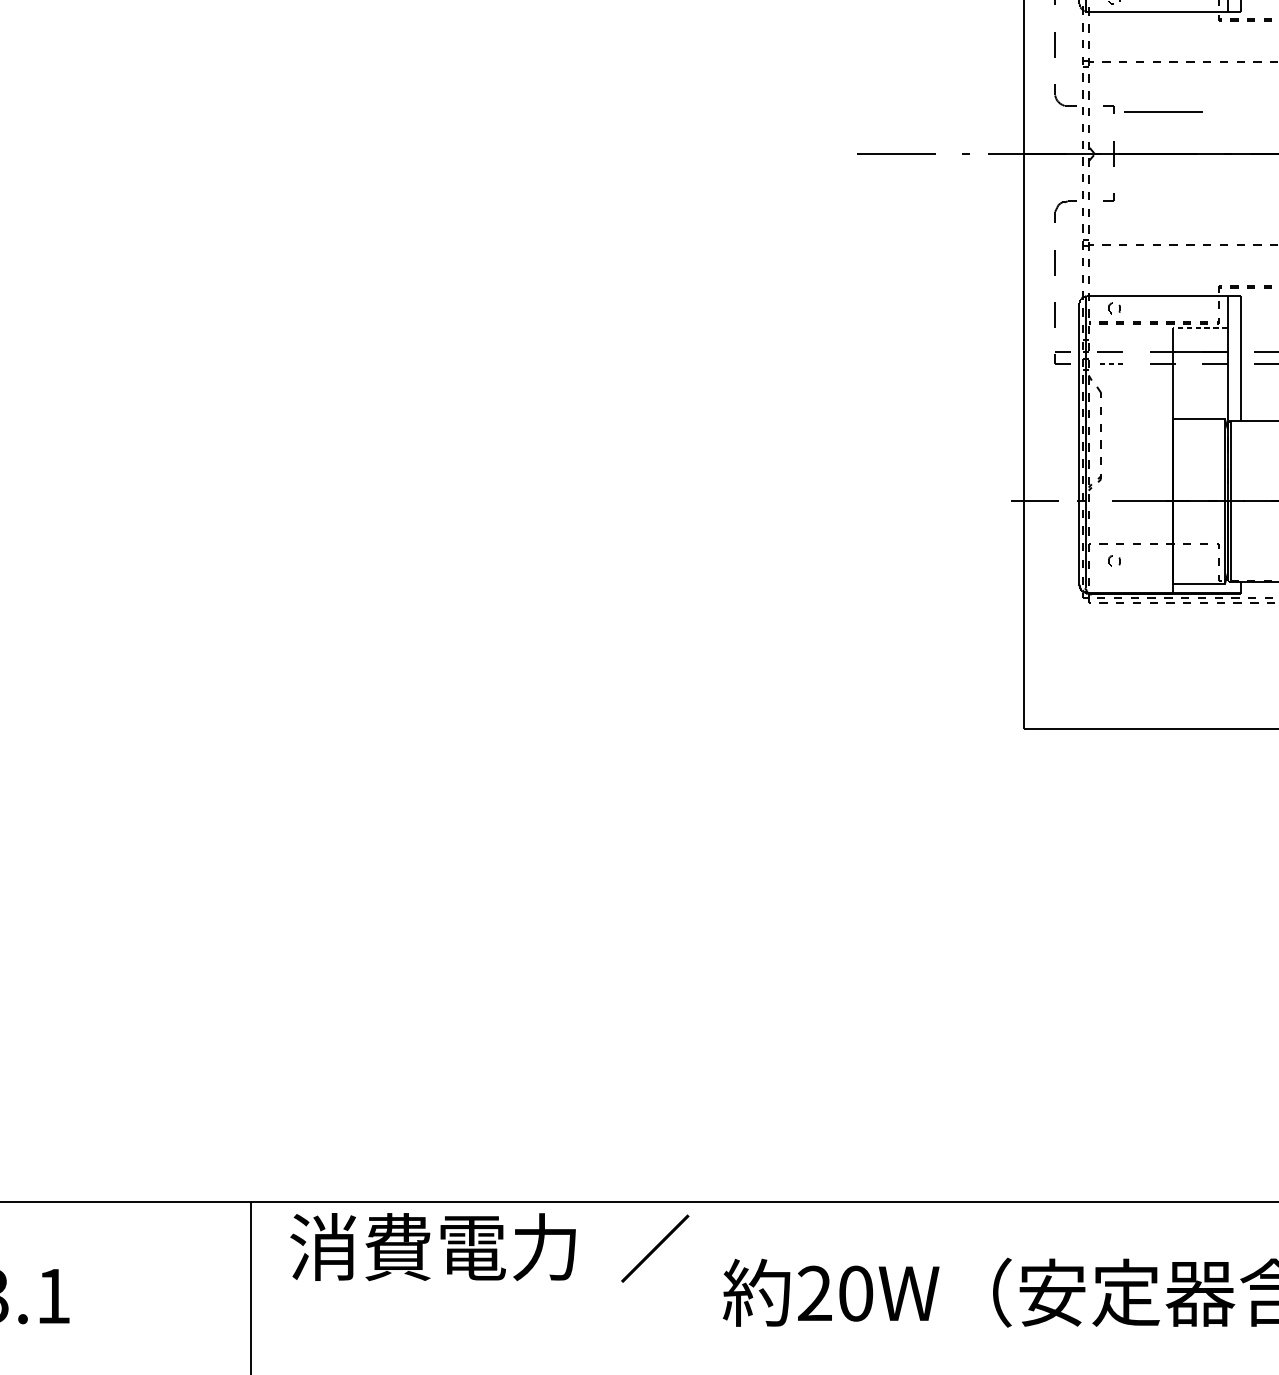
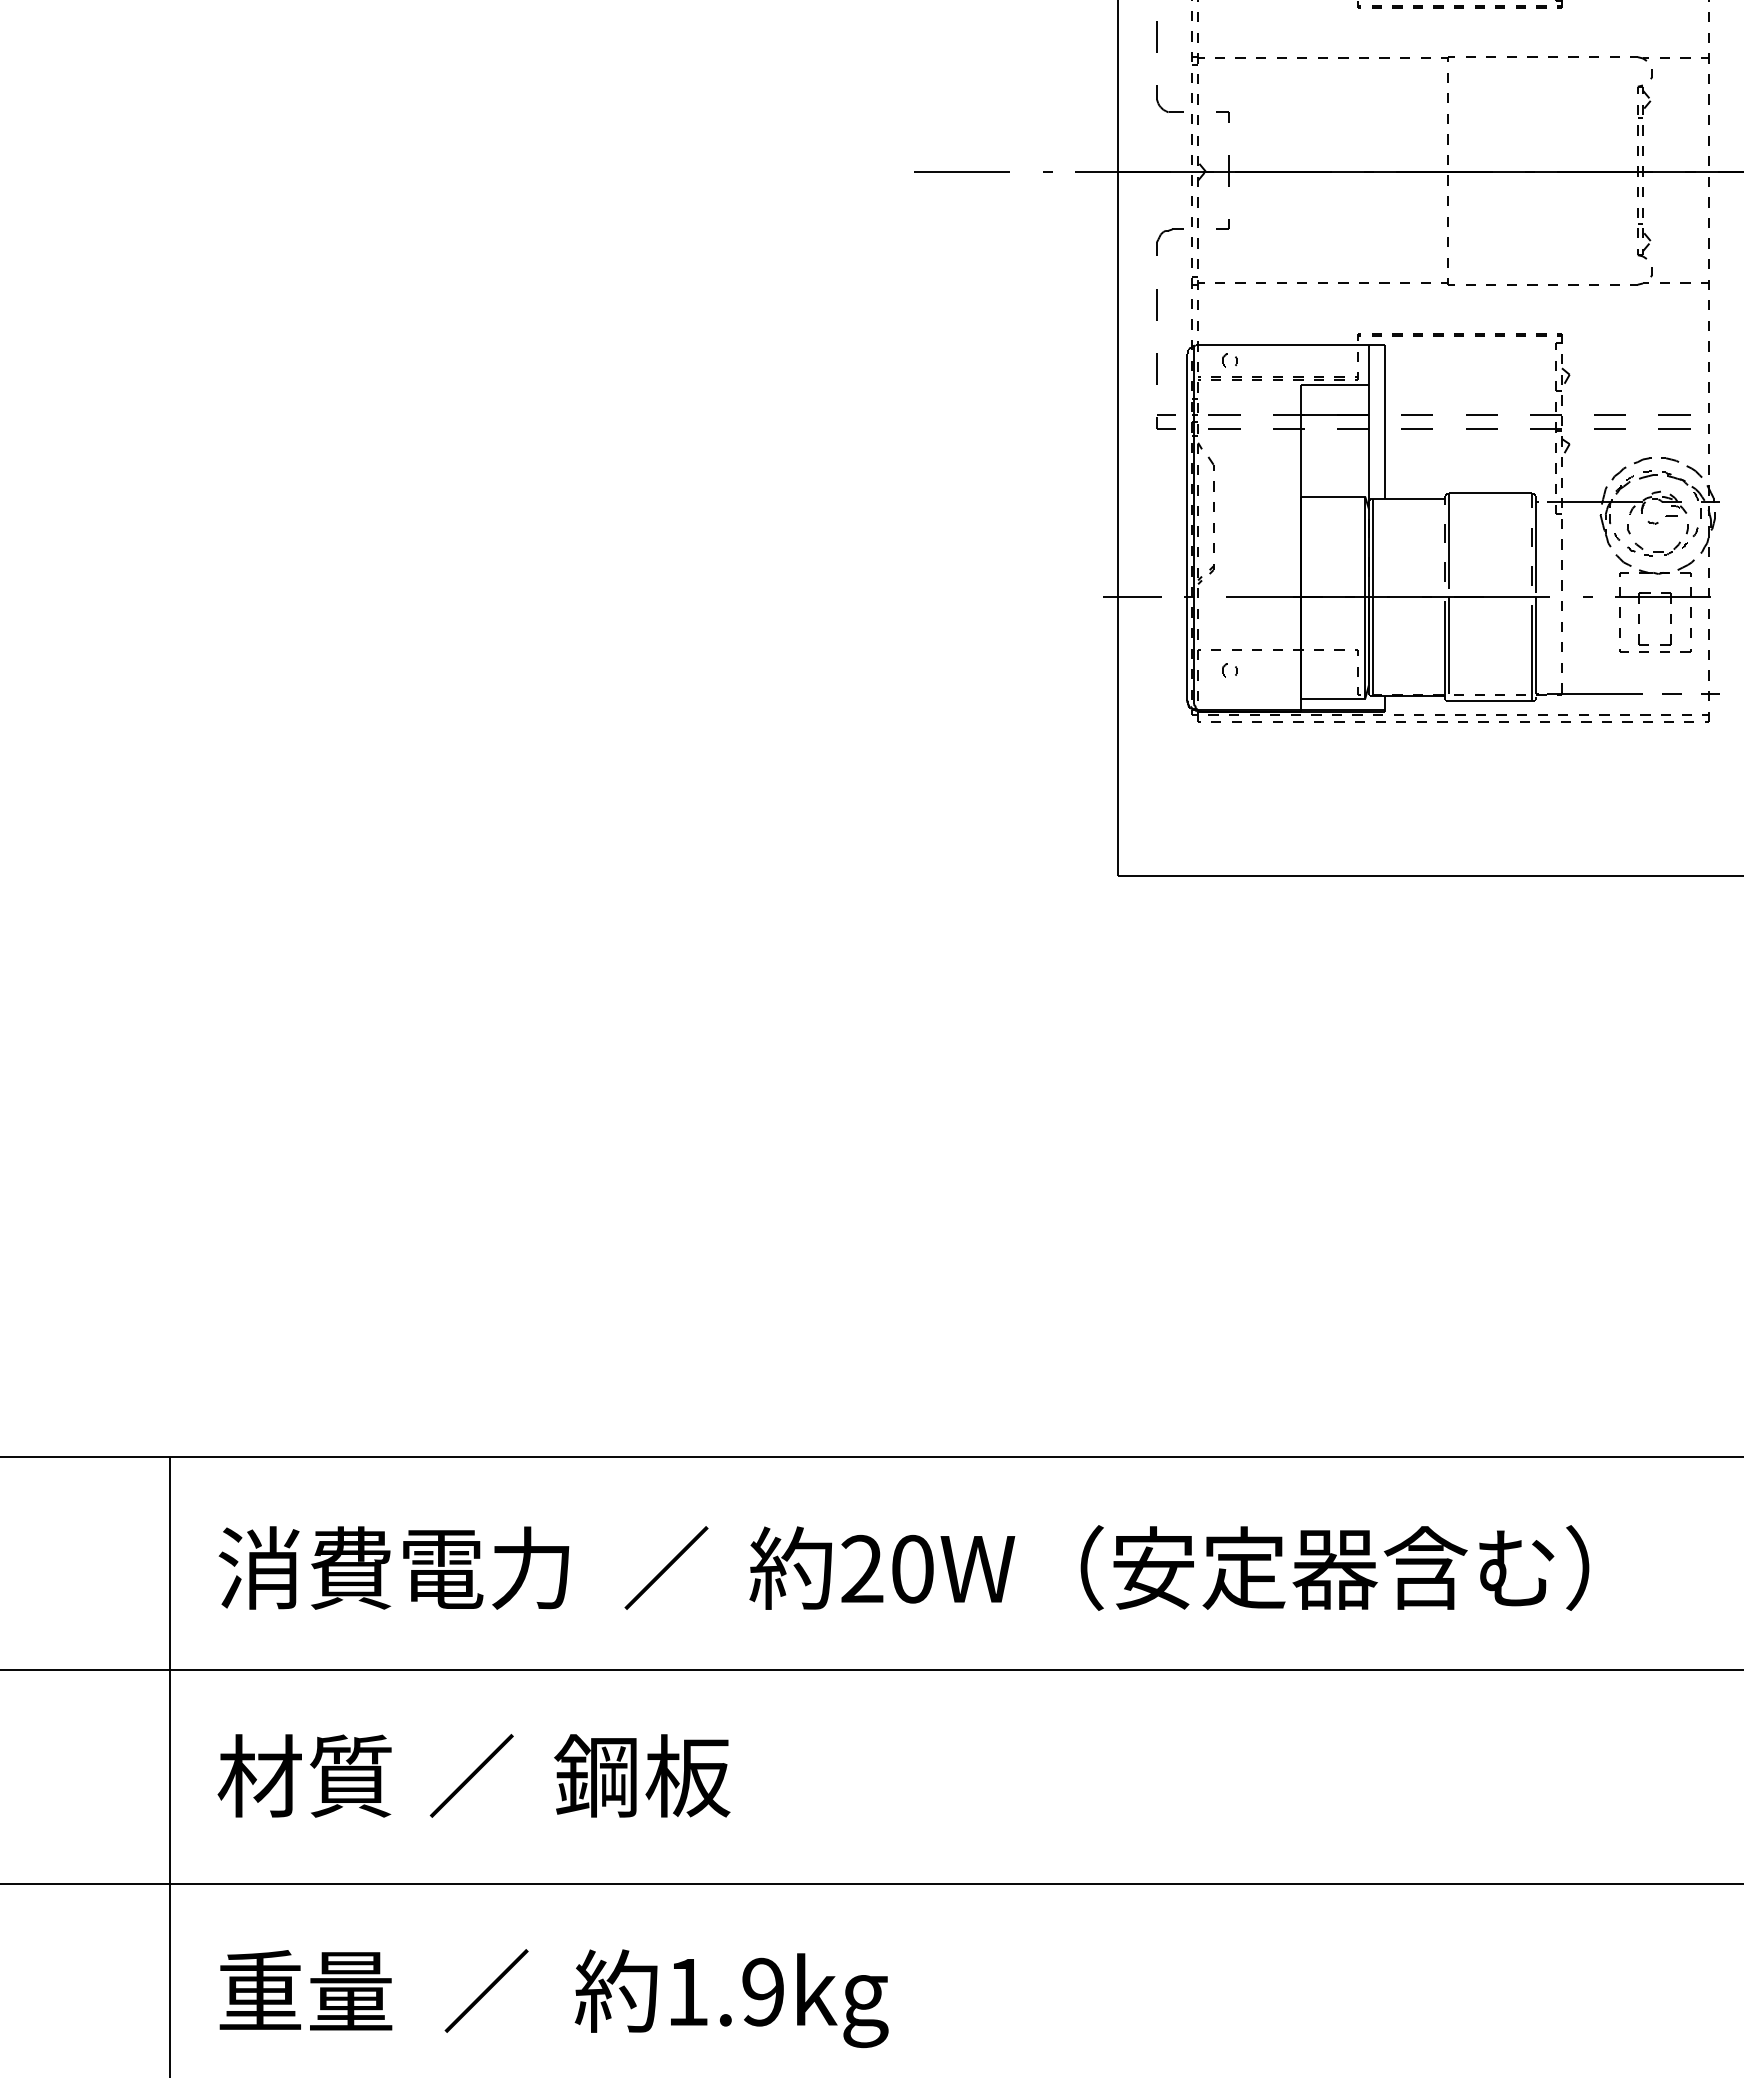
line: (1163, 111) -> (1289, 119), removed
line: (1199, 328) -> (1334, 385), dashed -> solid
line: (1109, 363) -> (1223, 428), dashed -> solid
part: (428, 1241) -> (388, 1561), moved
line: (655, 1248) -> (666, 1567), moved

